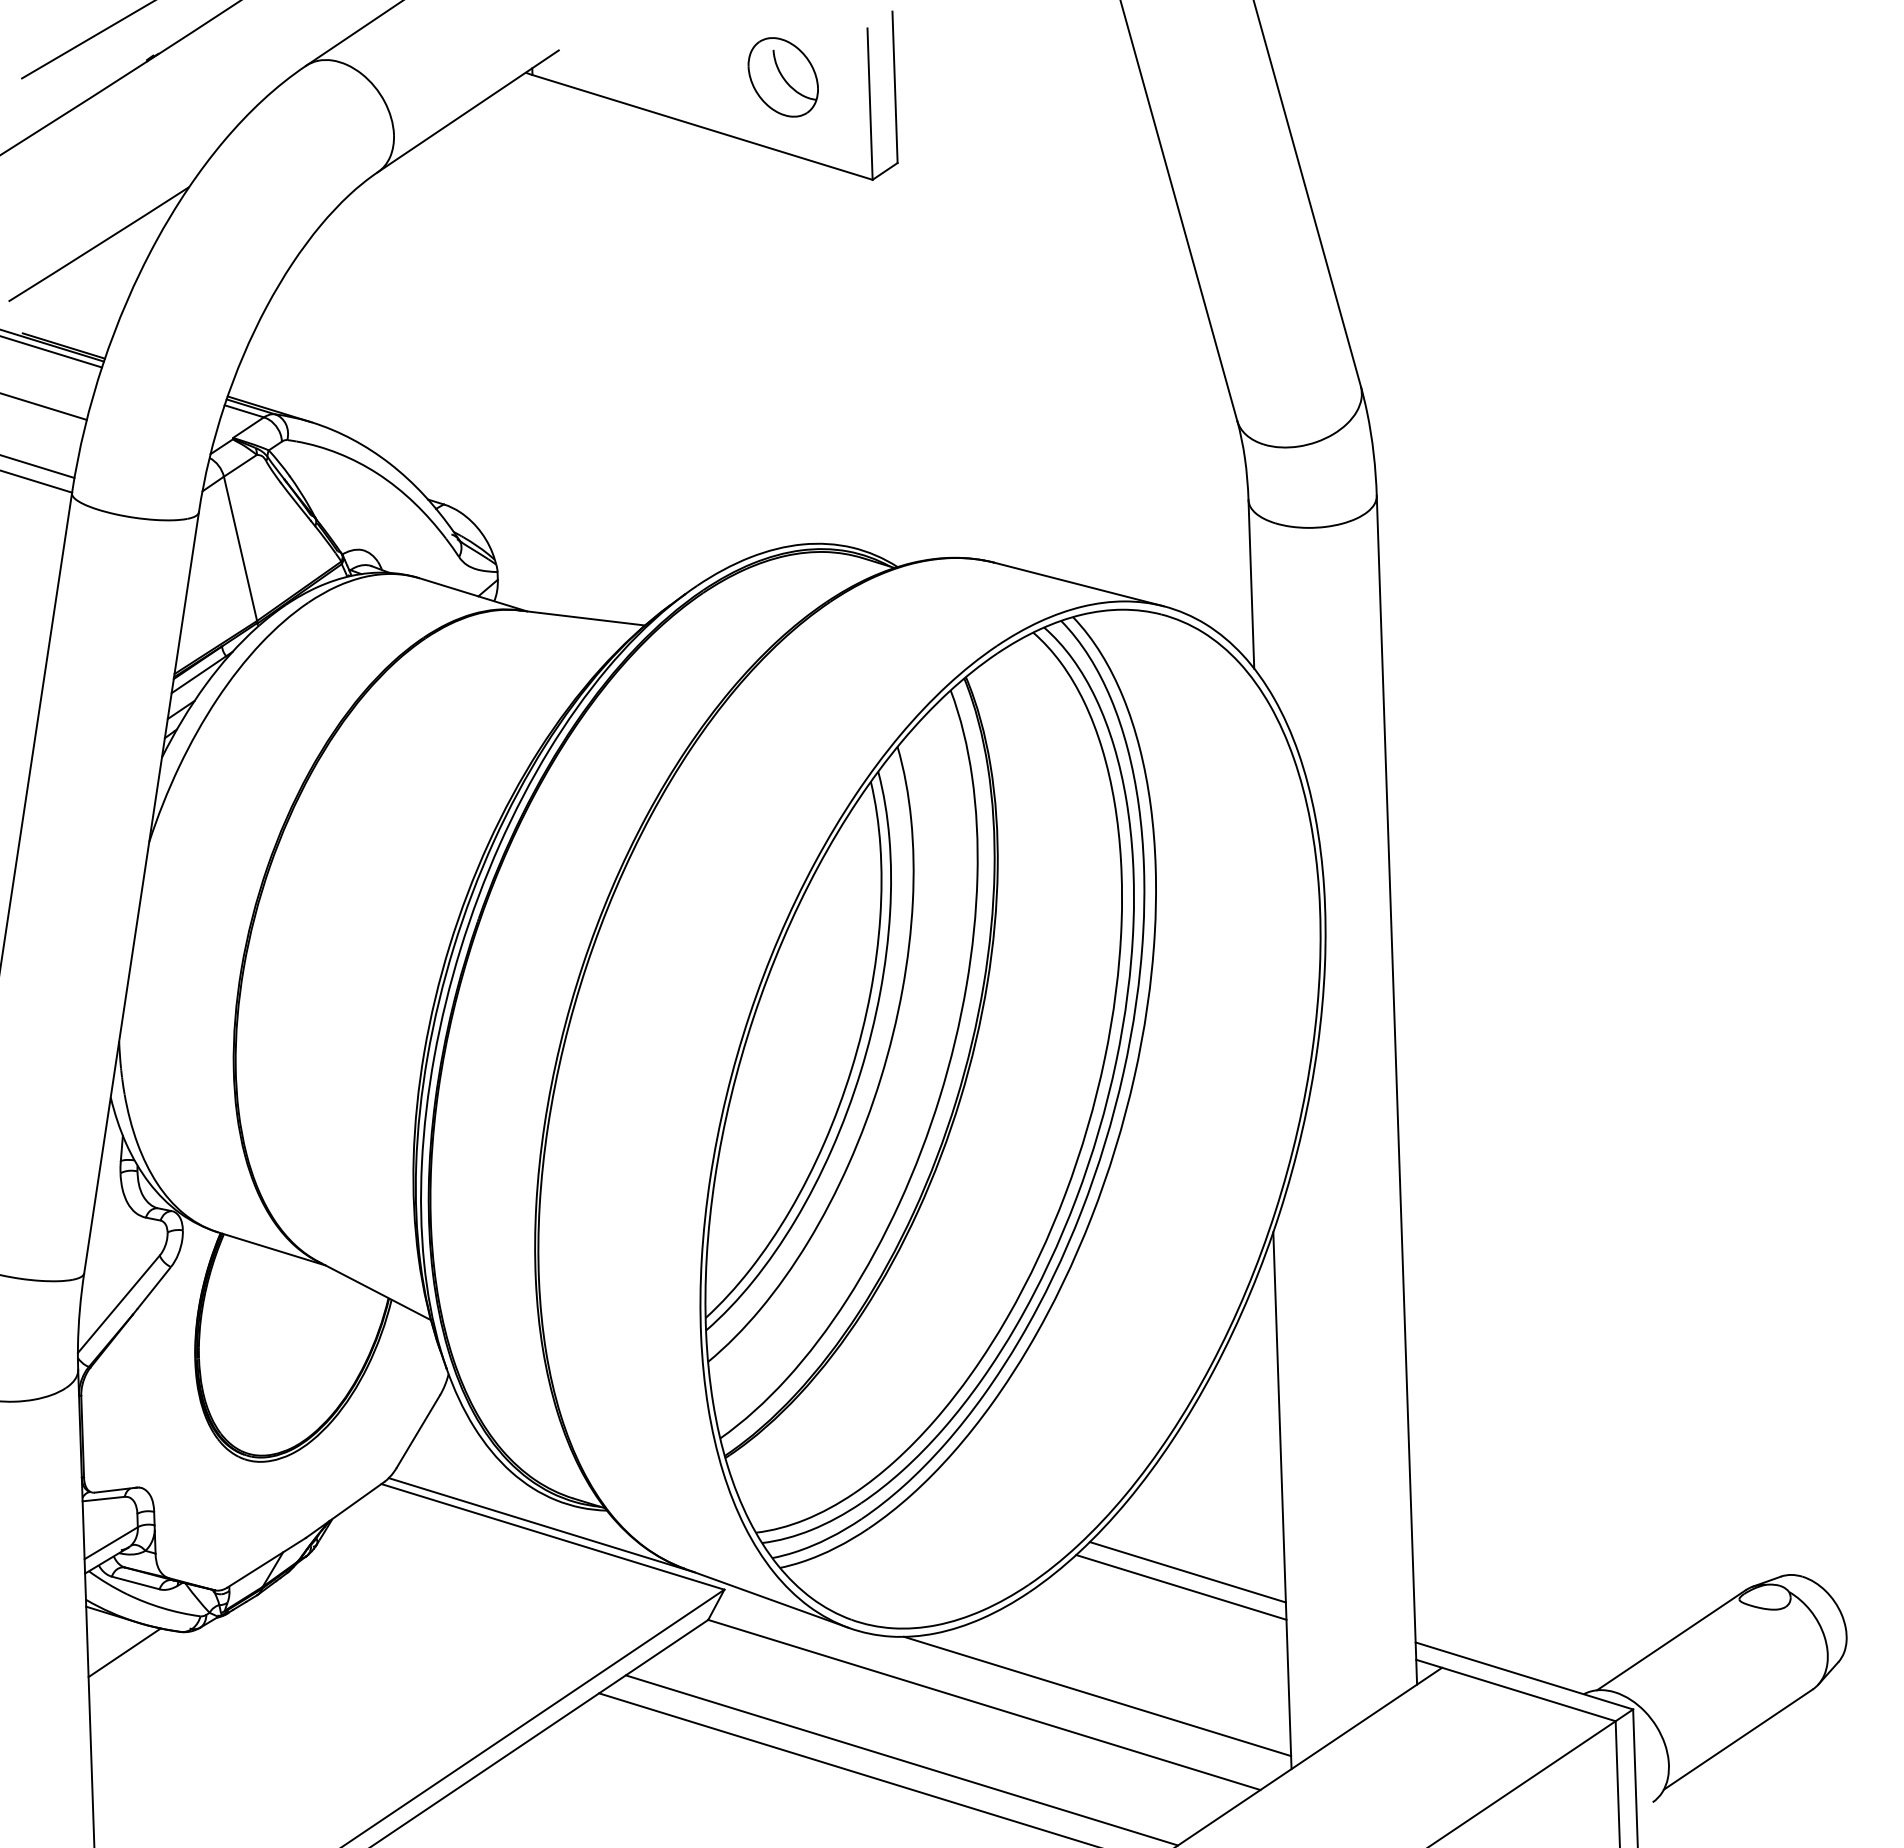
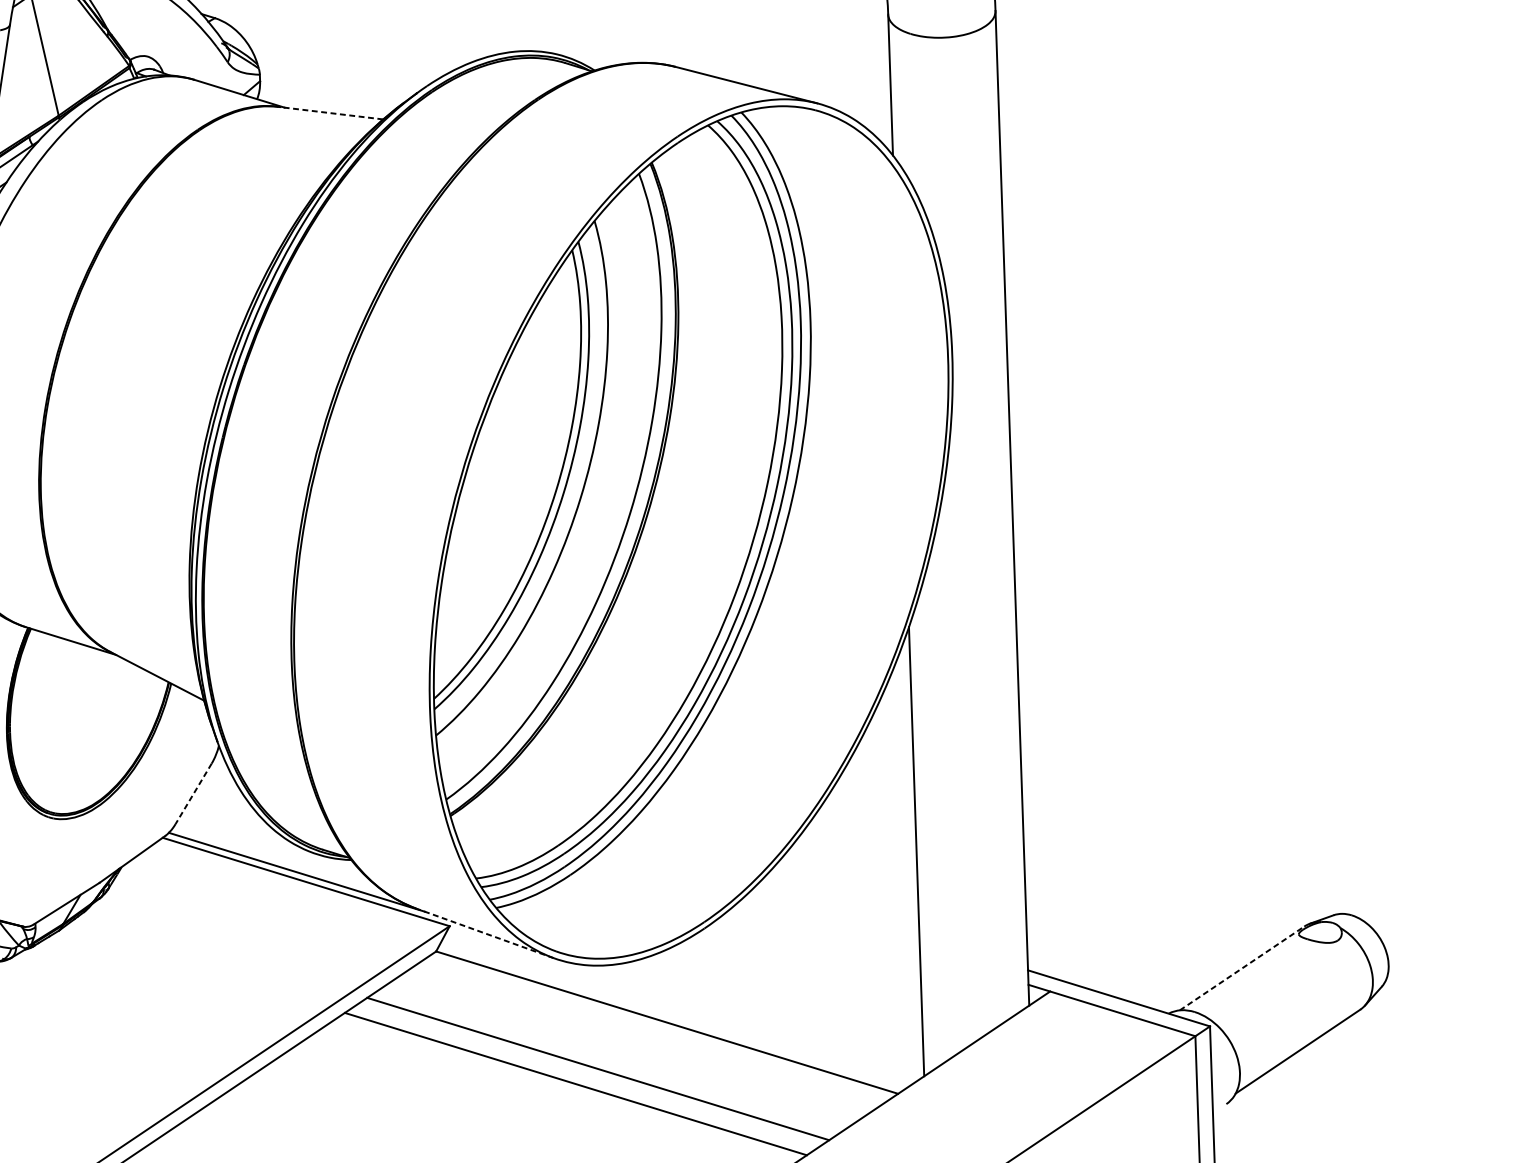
line: (581, 617) -> (330, 112), solid -> dashed
line: (418, 1431) -> (193, 793), solid -> dashed
line: (1187, 1572) -> (837, 911), removed
line: (1181, 1587) -> (832, 924), removed
line: (766, 1598) -> (484, 933), solid -> dashed
line: (1671, 1640) -> (1242, 968), solid -> dashed
line: (1097, 1696) -> (761, 1015), removed

